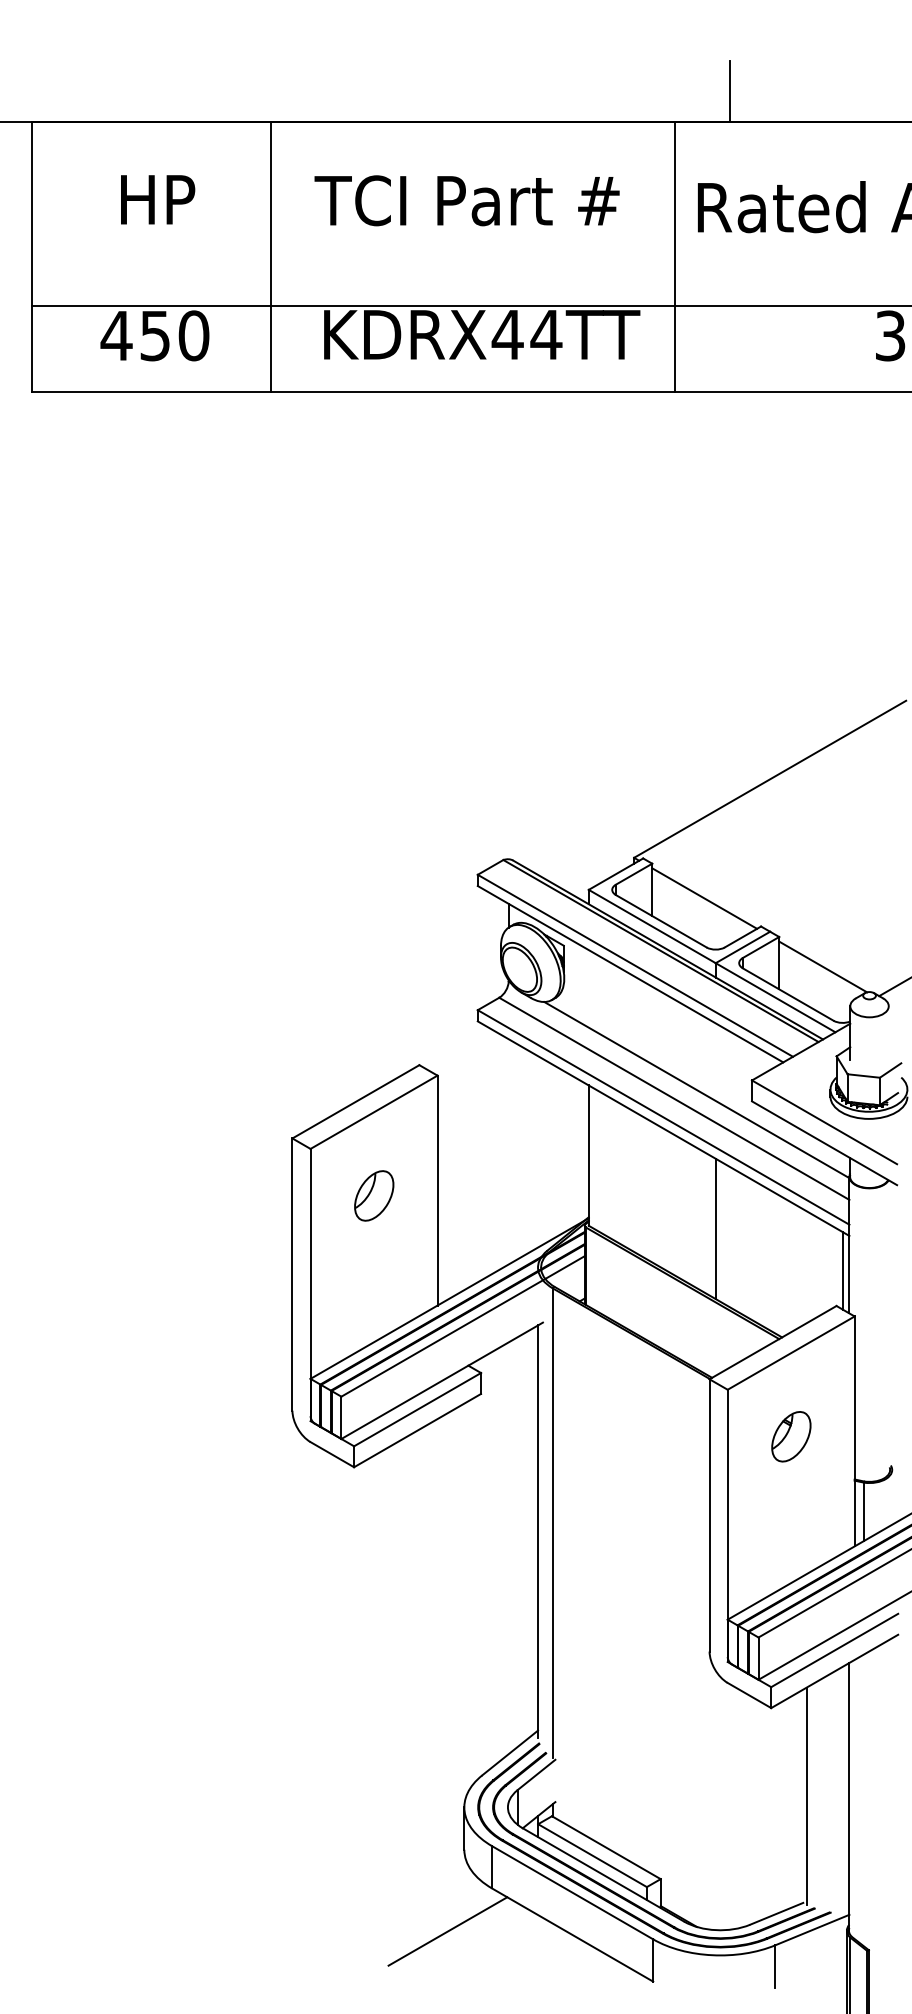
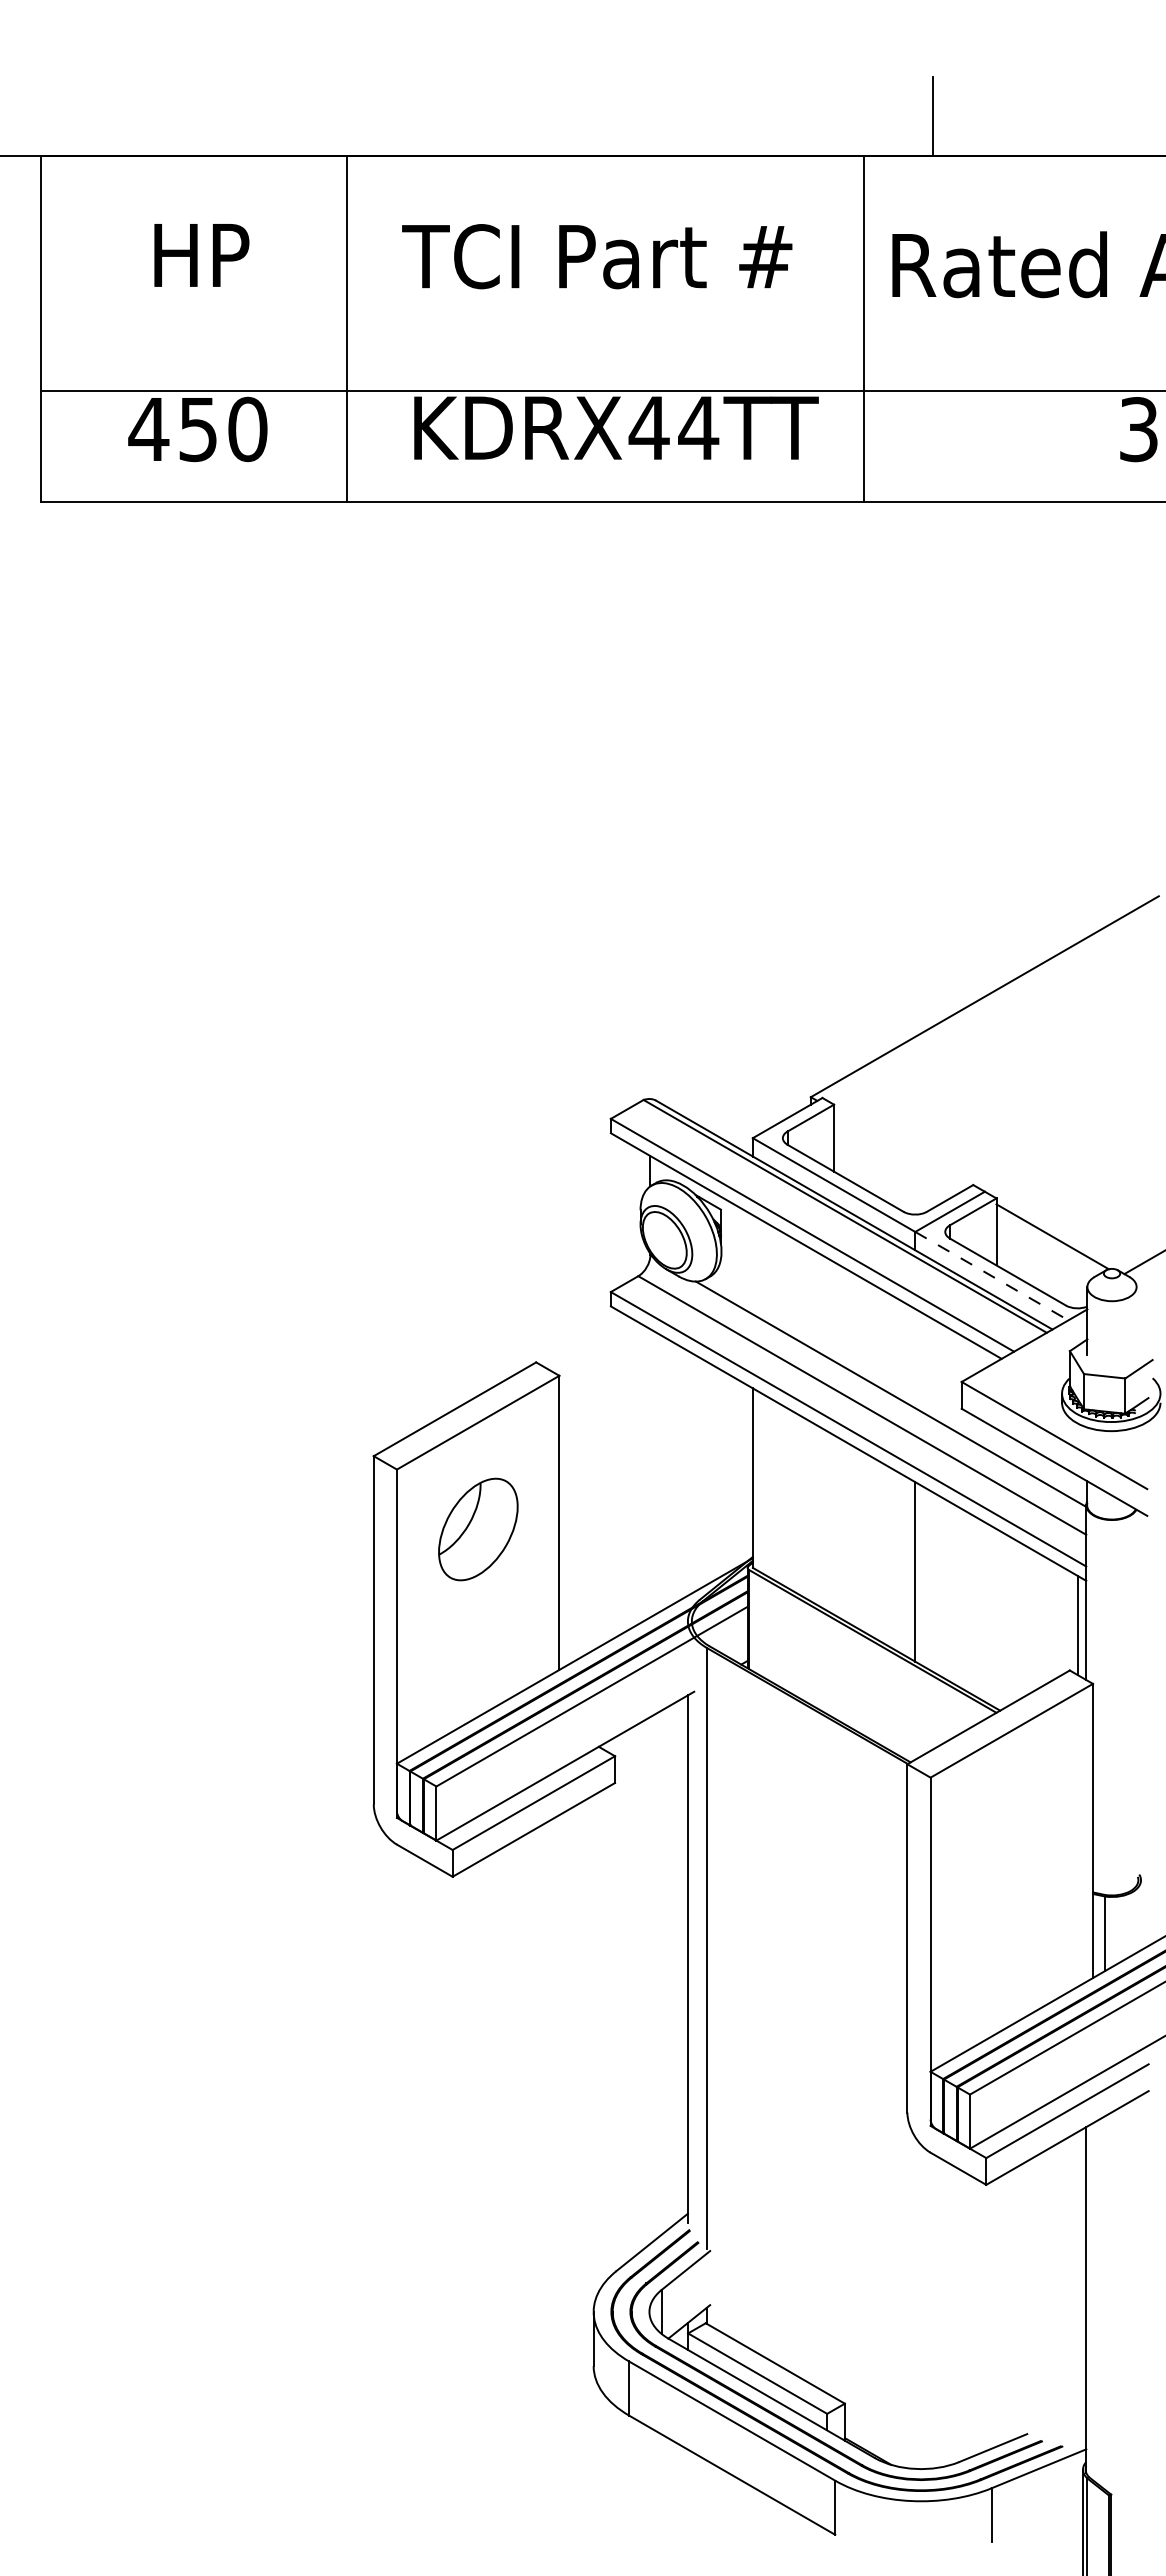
line: (704, 898) -> (901, 1149), removed
line: (776, 998) -> (992, 1276), solid -> dashed
part: (374, 1195) -> (478, 1529), size x1.6
part: (790, 1436) -> (1011, 1837), removed
line: (806, 1796) -> (1031, 2297), removed
line: (447, 1931) -> (572, 2470), removed

